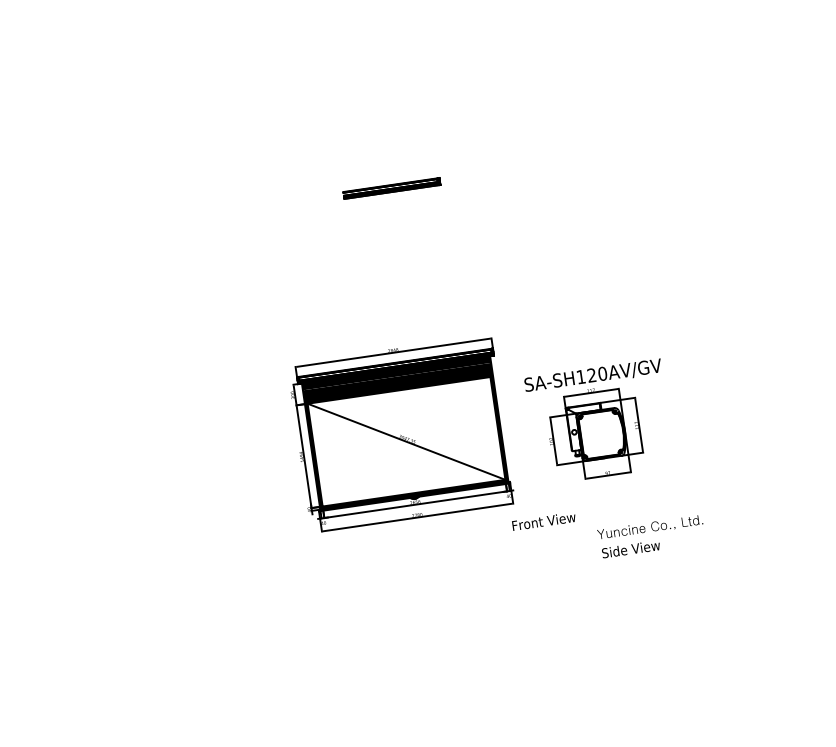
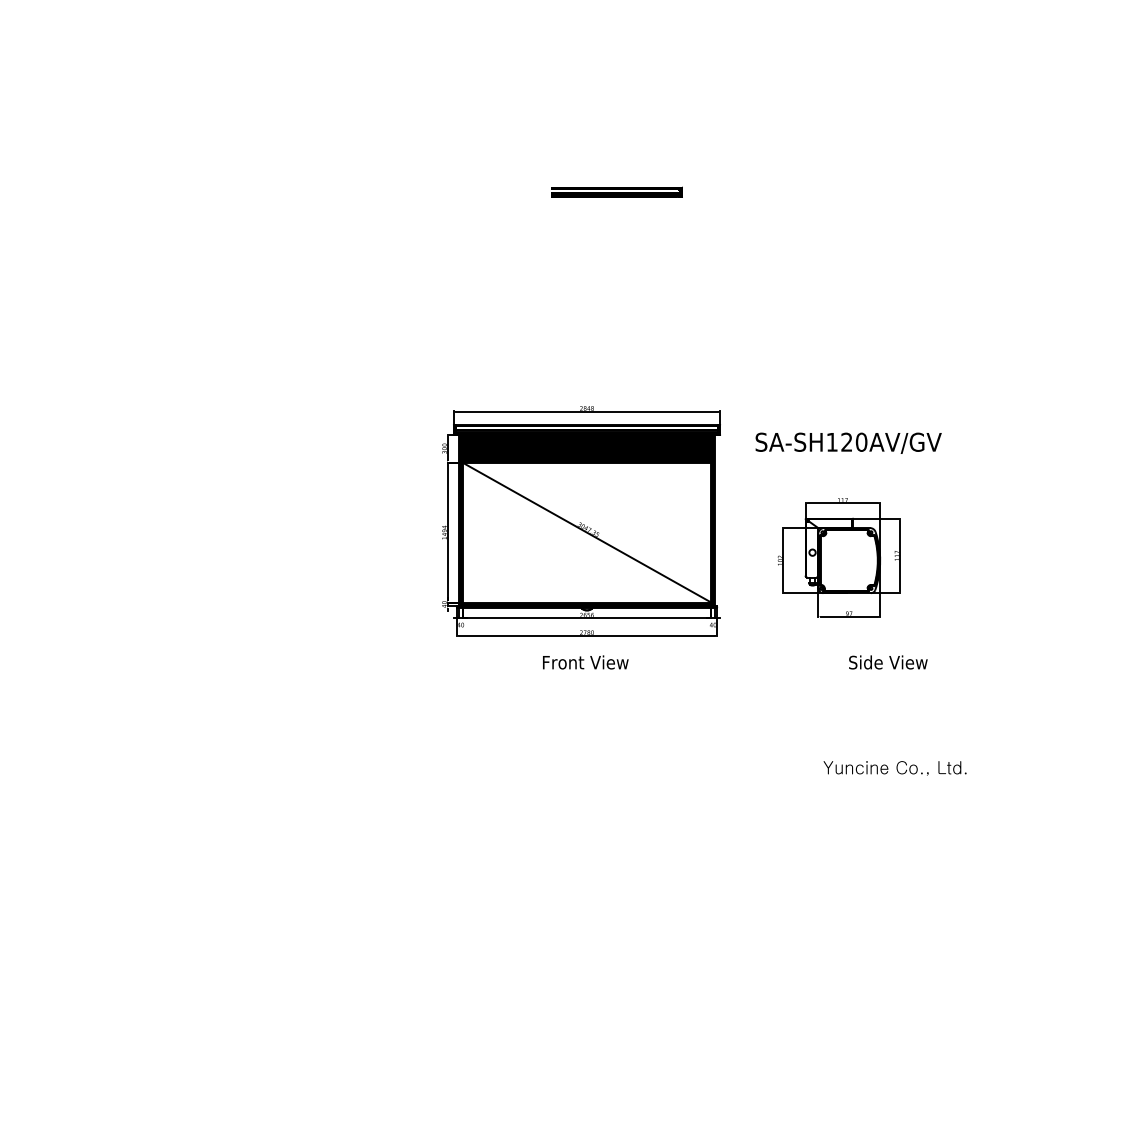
text: (593, 375) -> (848, 442), moved
text: (543, 521) -> (585, 662), moved
text: (649, 527) -> (894, 768), moved
text: (631, 549) -> (888, 662), moved

